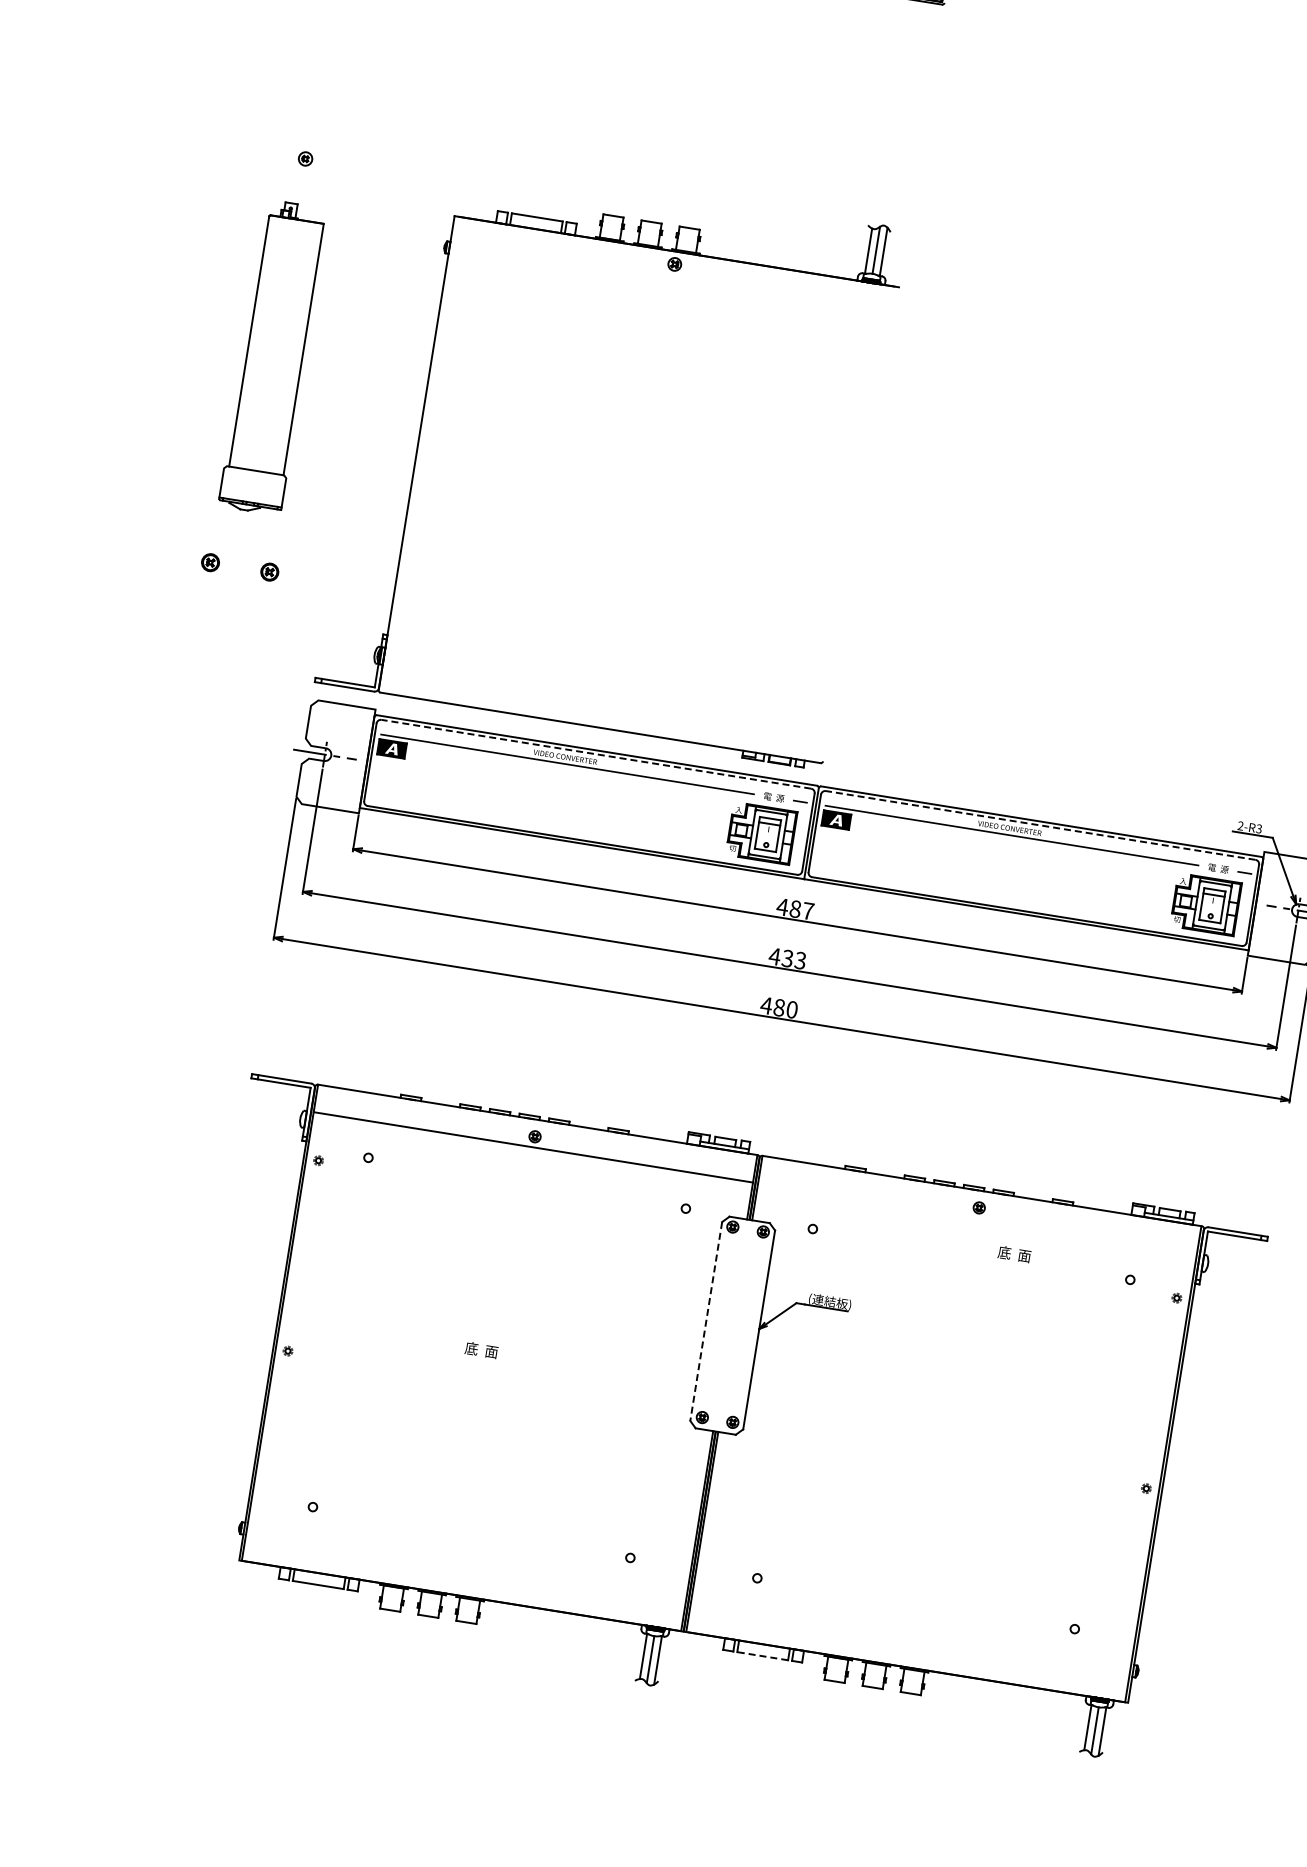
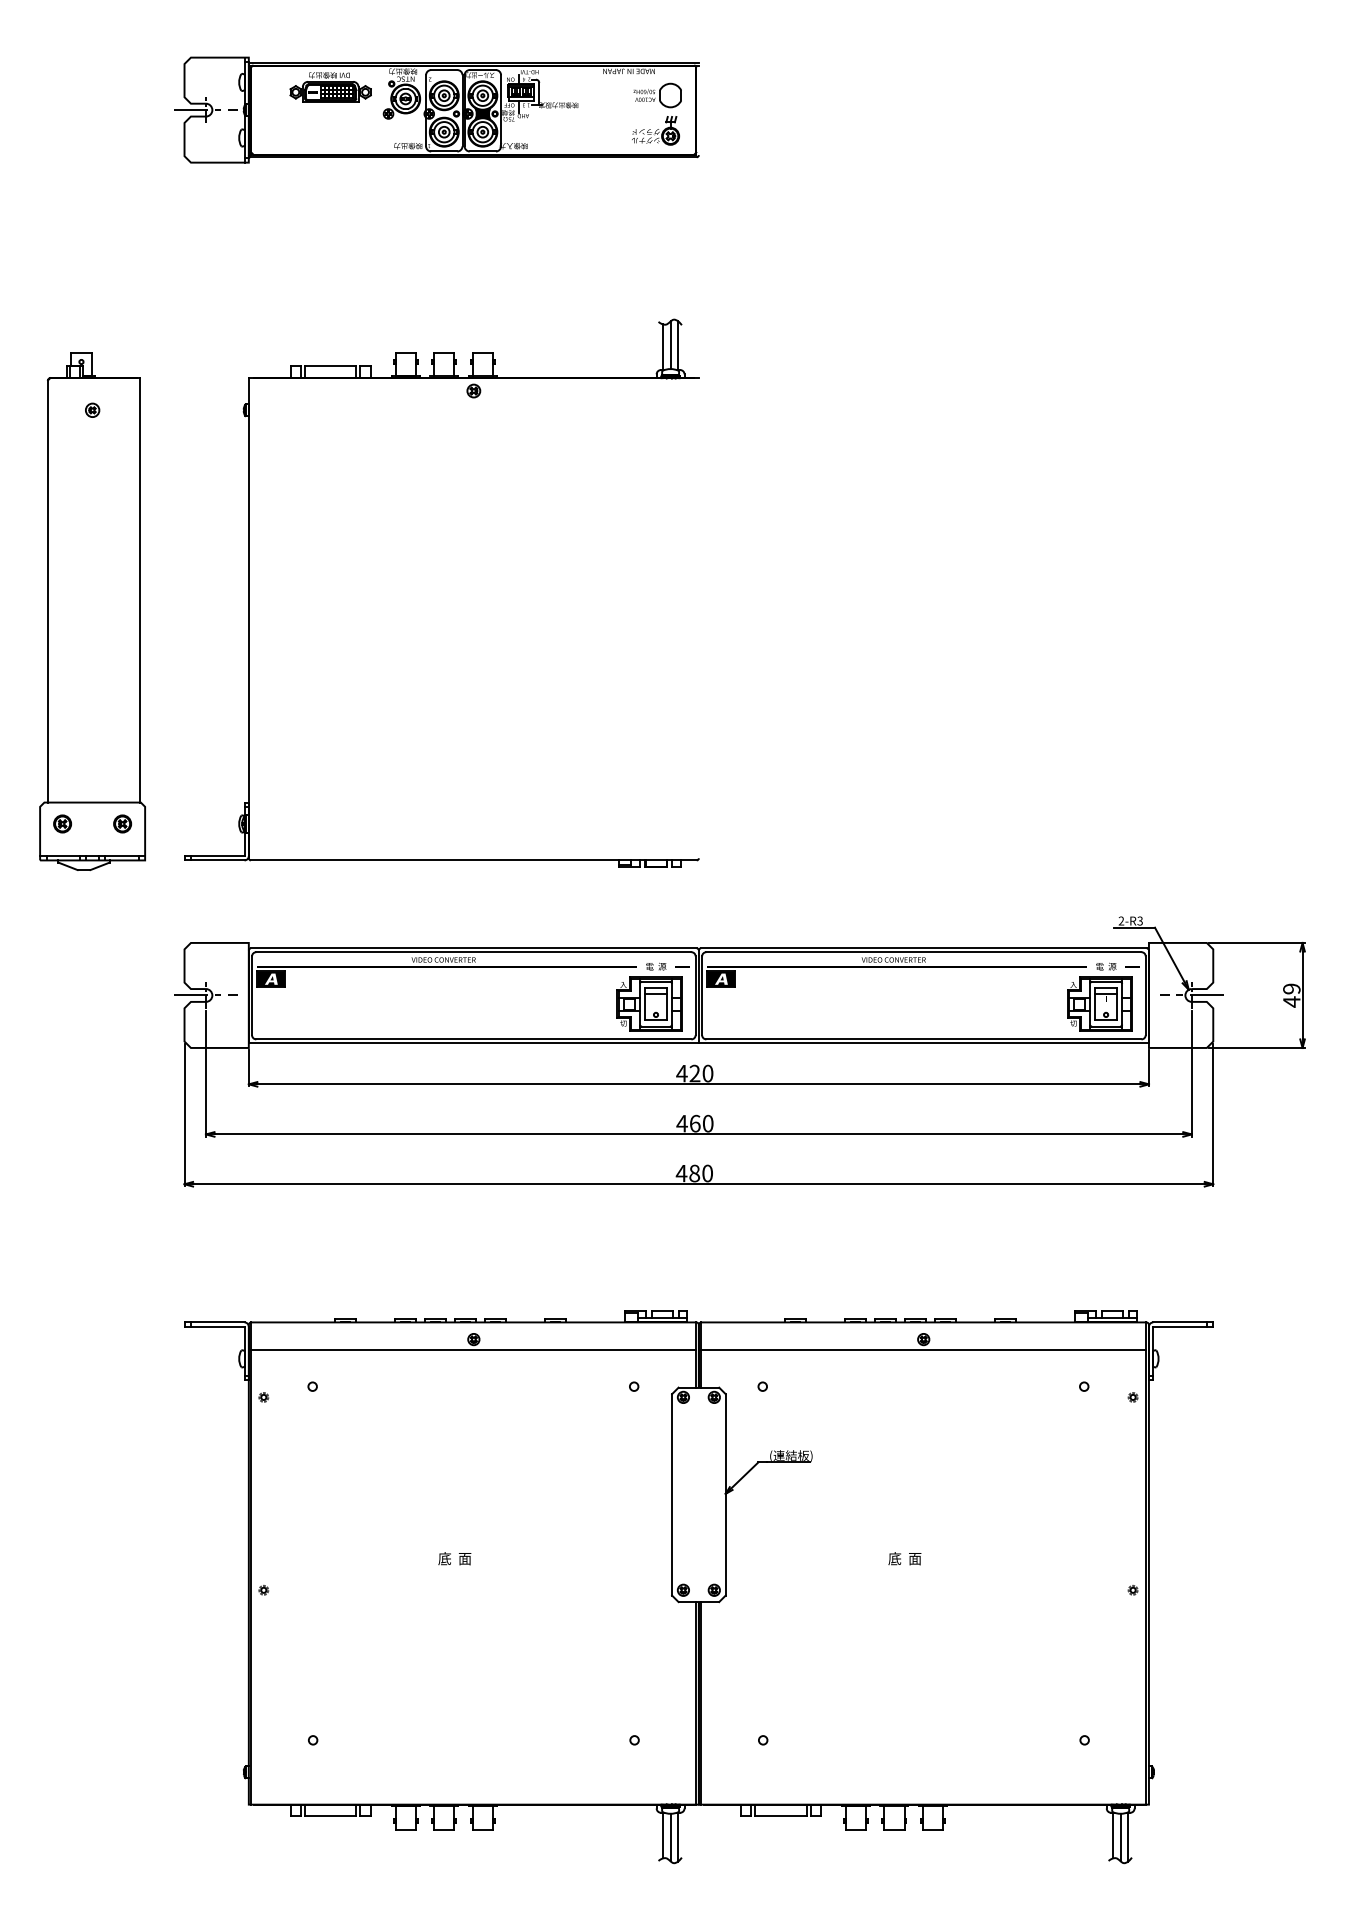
part: (273, 357) -> (92, 611), size x1.67
part: (421, 427) -> (249, 592), moved
line: (595, 754) -> (473, 952), dashed -> solid
line: (1040, 825) -> (923, 952), dashed -> solid
text: (801, 910) -> (701, 1073), 487 -> 420
text: (794, 959) -> (701, 1123), 433 -> 460
line: (977, 1218) -> (923, 1350), added
text: (1014, 1253) -> (904, 1558), moved
line: (706, 1321) -> (672, 1494), dashed -> solid
line: (762, 1656) -> (780, 1816), dashed -> solid

